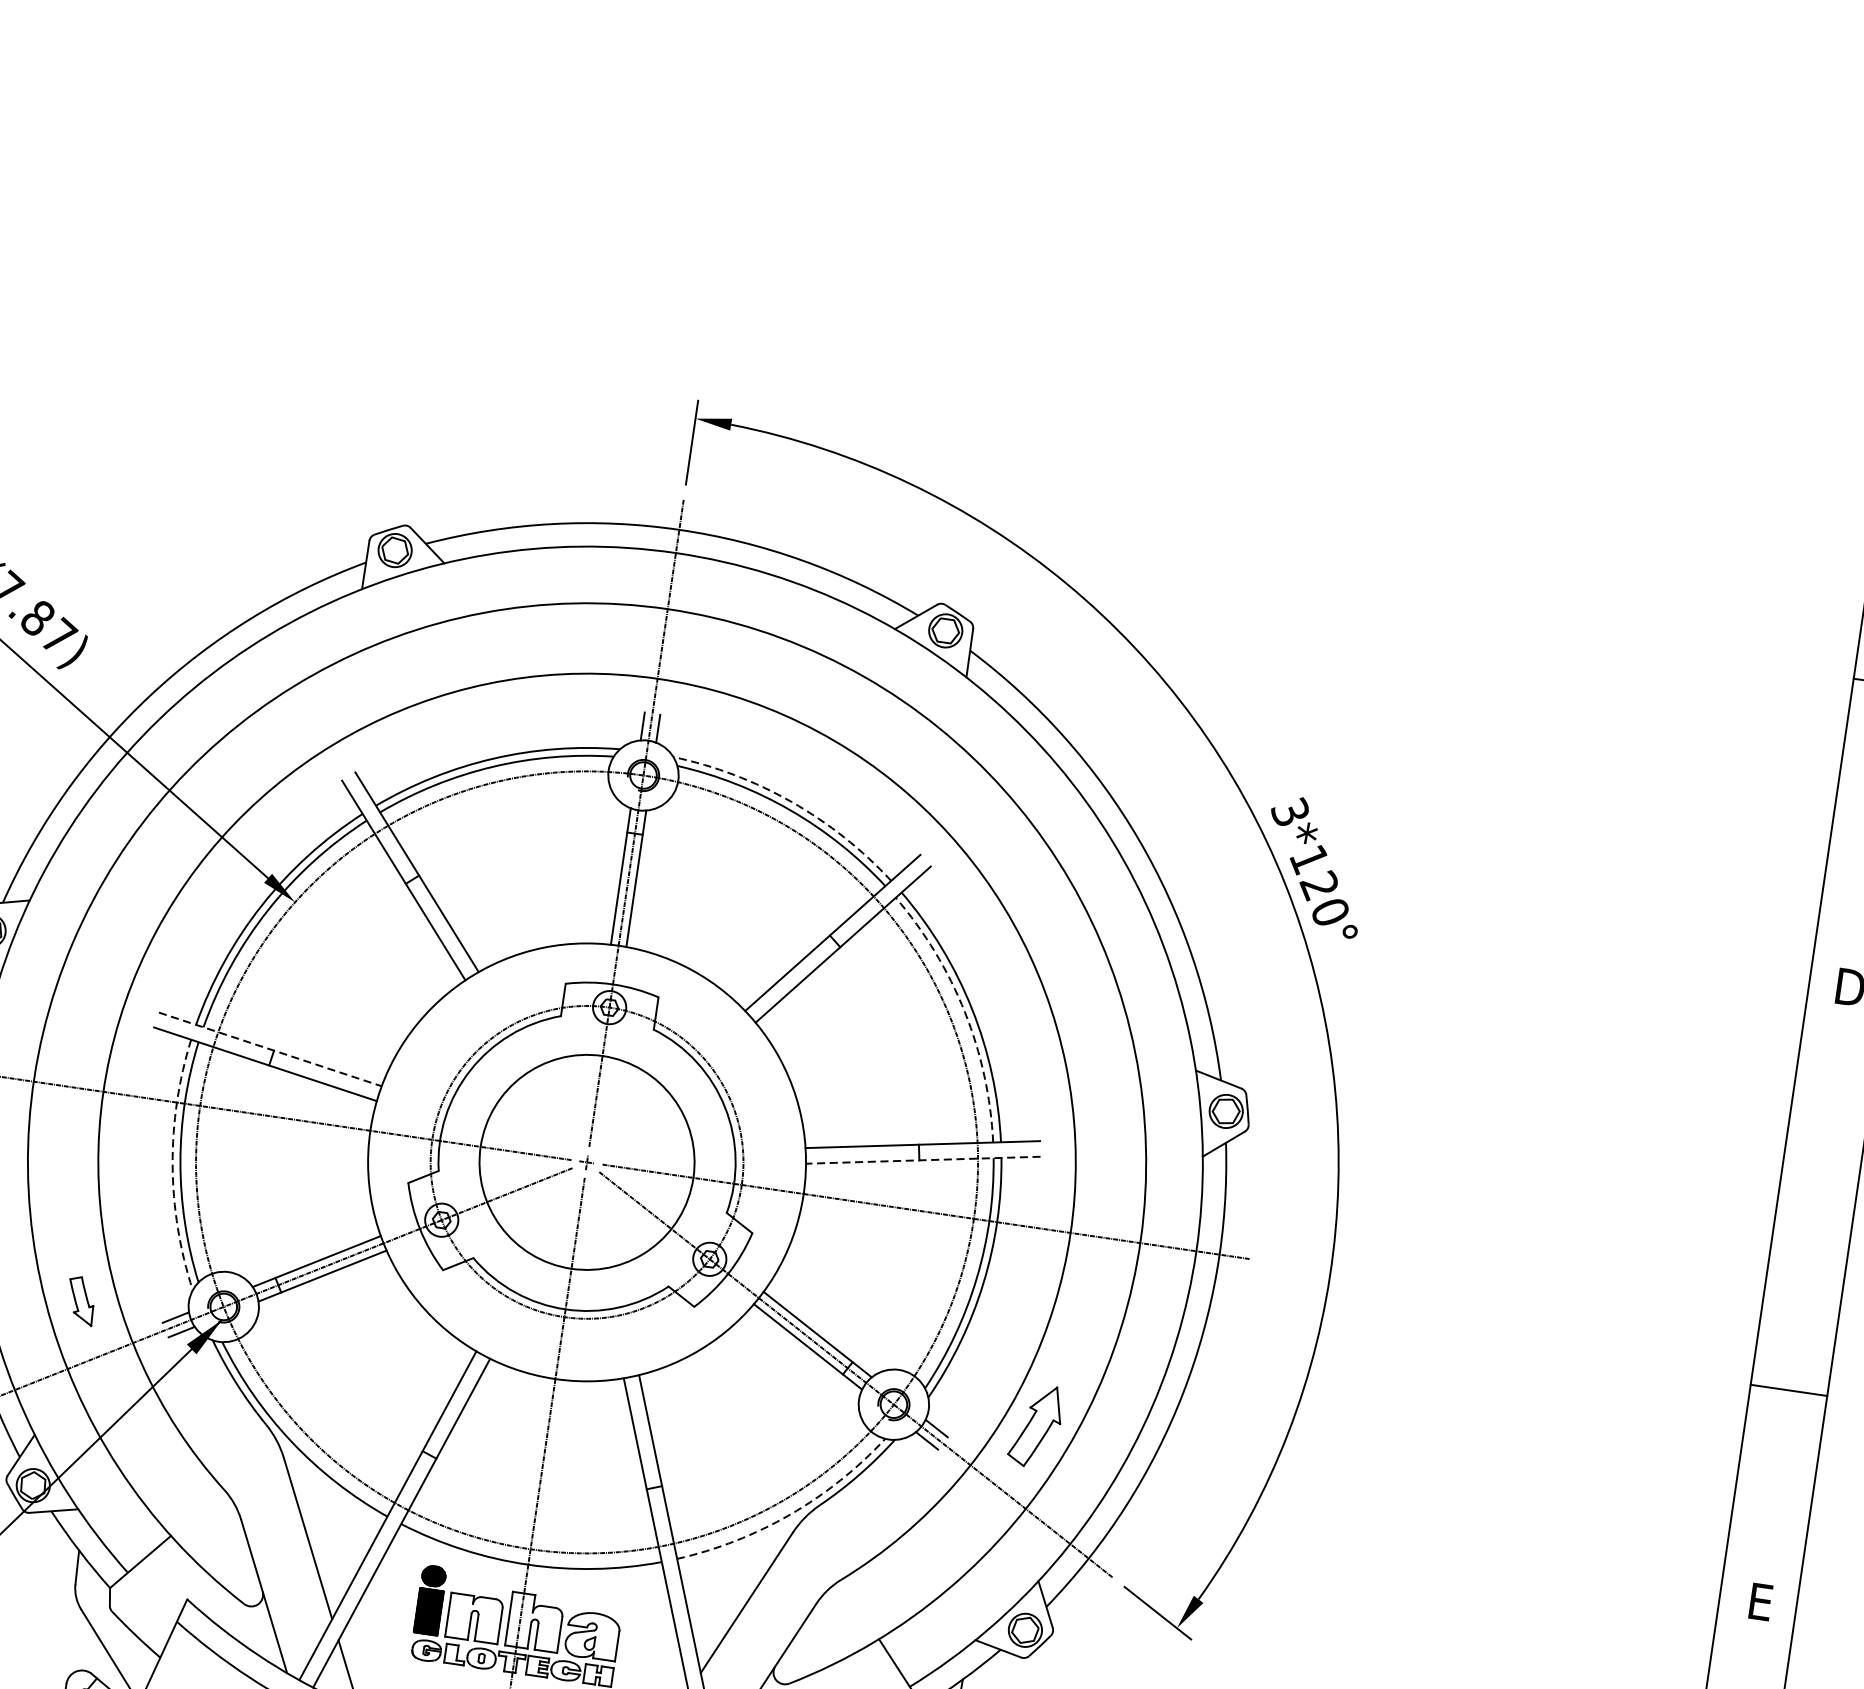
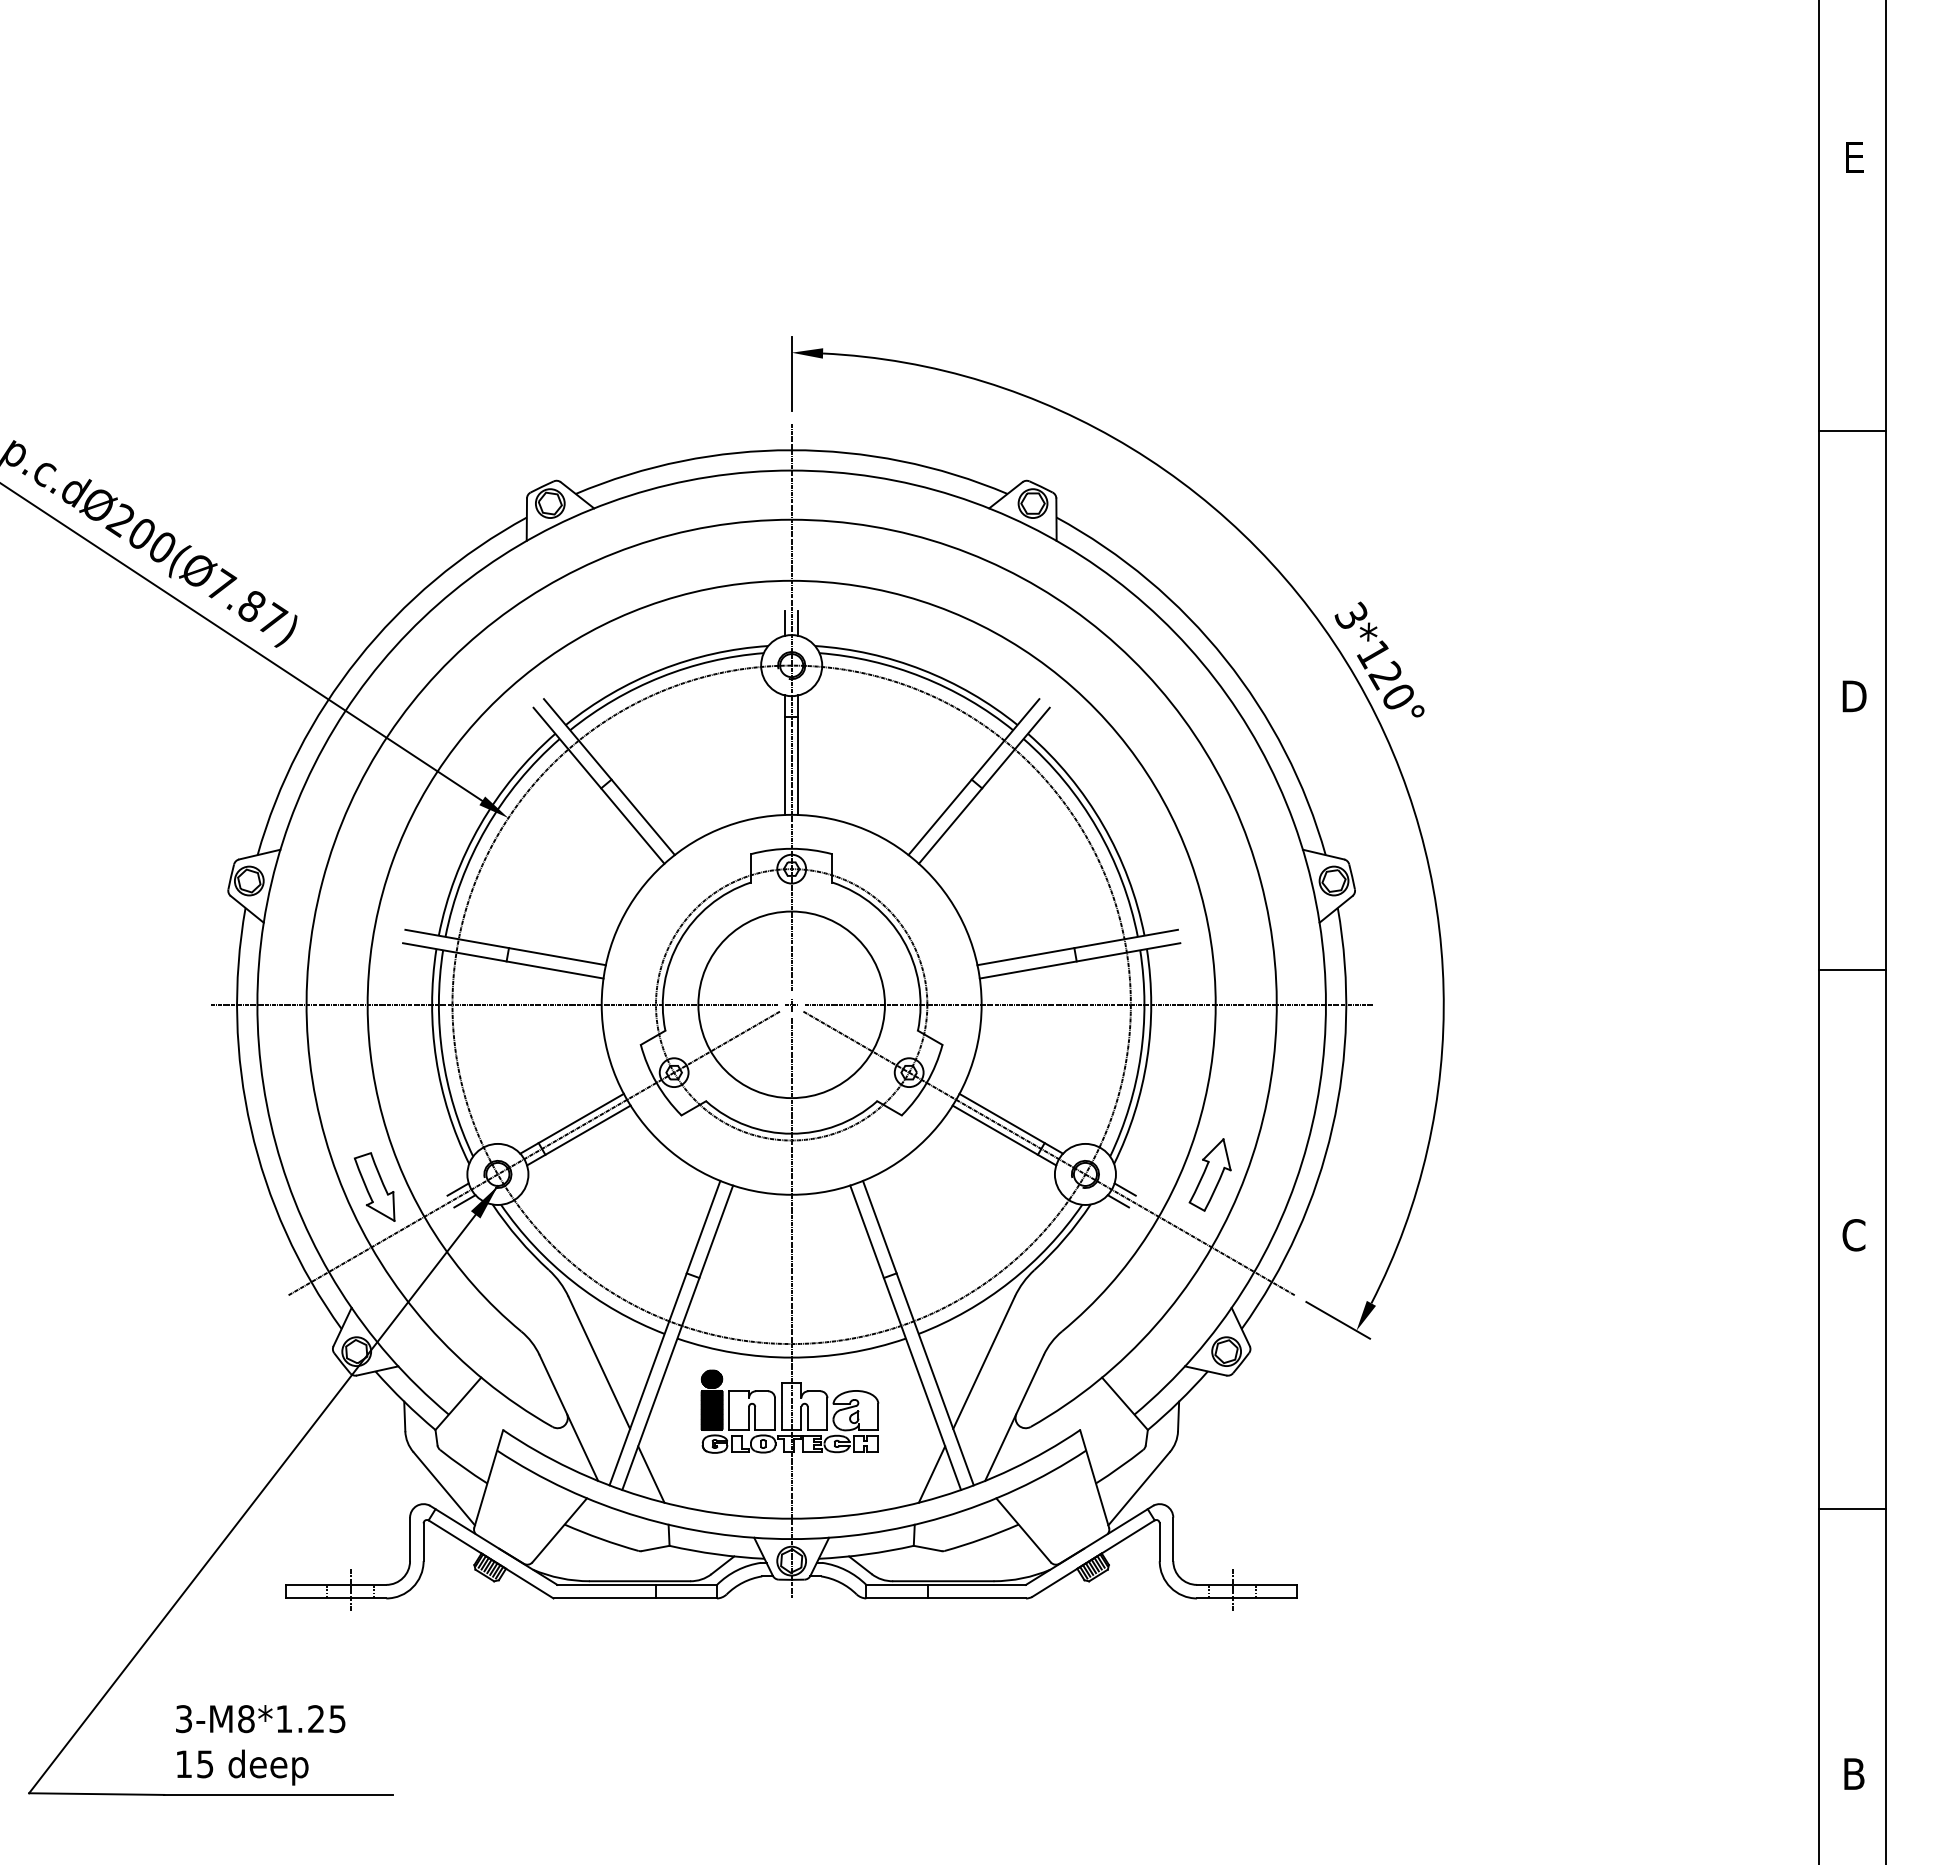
arc: (792, 801) -> (922, 669), dashed -> solid
arc: (965, 1012) -> (1097, 828), dashed -> solid
line: (270, 1049) -> (505, 947), dashed -> solid
line: (923, 1159) -> (1080, 960), dashed -> solid
arc: (172, 1165) -> (436, 1059), dashed -> solid
part: (81, 1300) -> (374, 1186), size x1.67
line: (1788, 1390) -> (1851, 970), moved
arc: (790, 1514) -> (1010, 1281), dashed -> solid
text: (1759, 1602) -> (1853, 1235), E -> C

